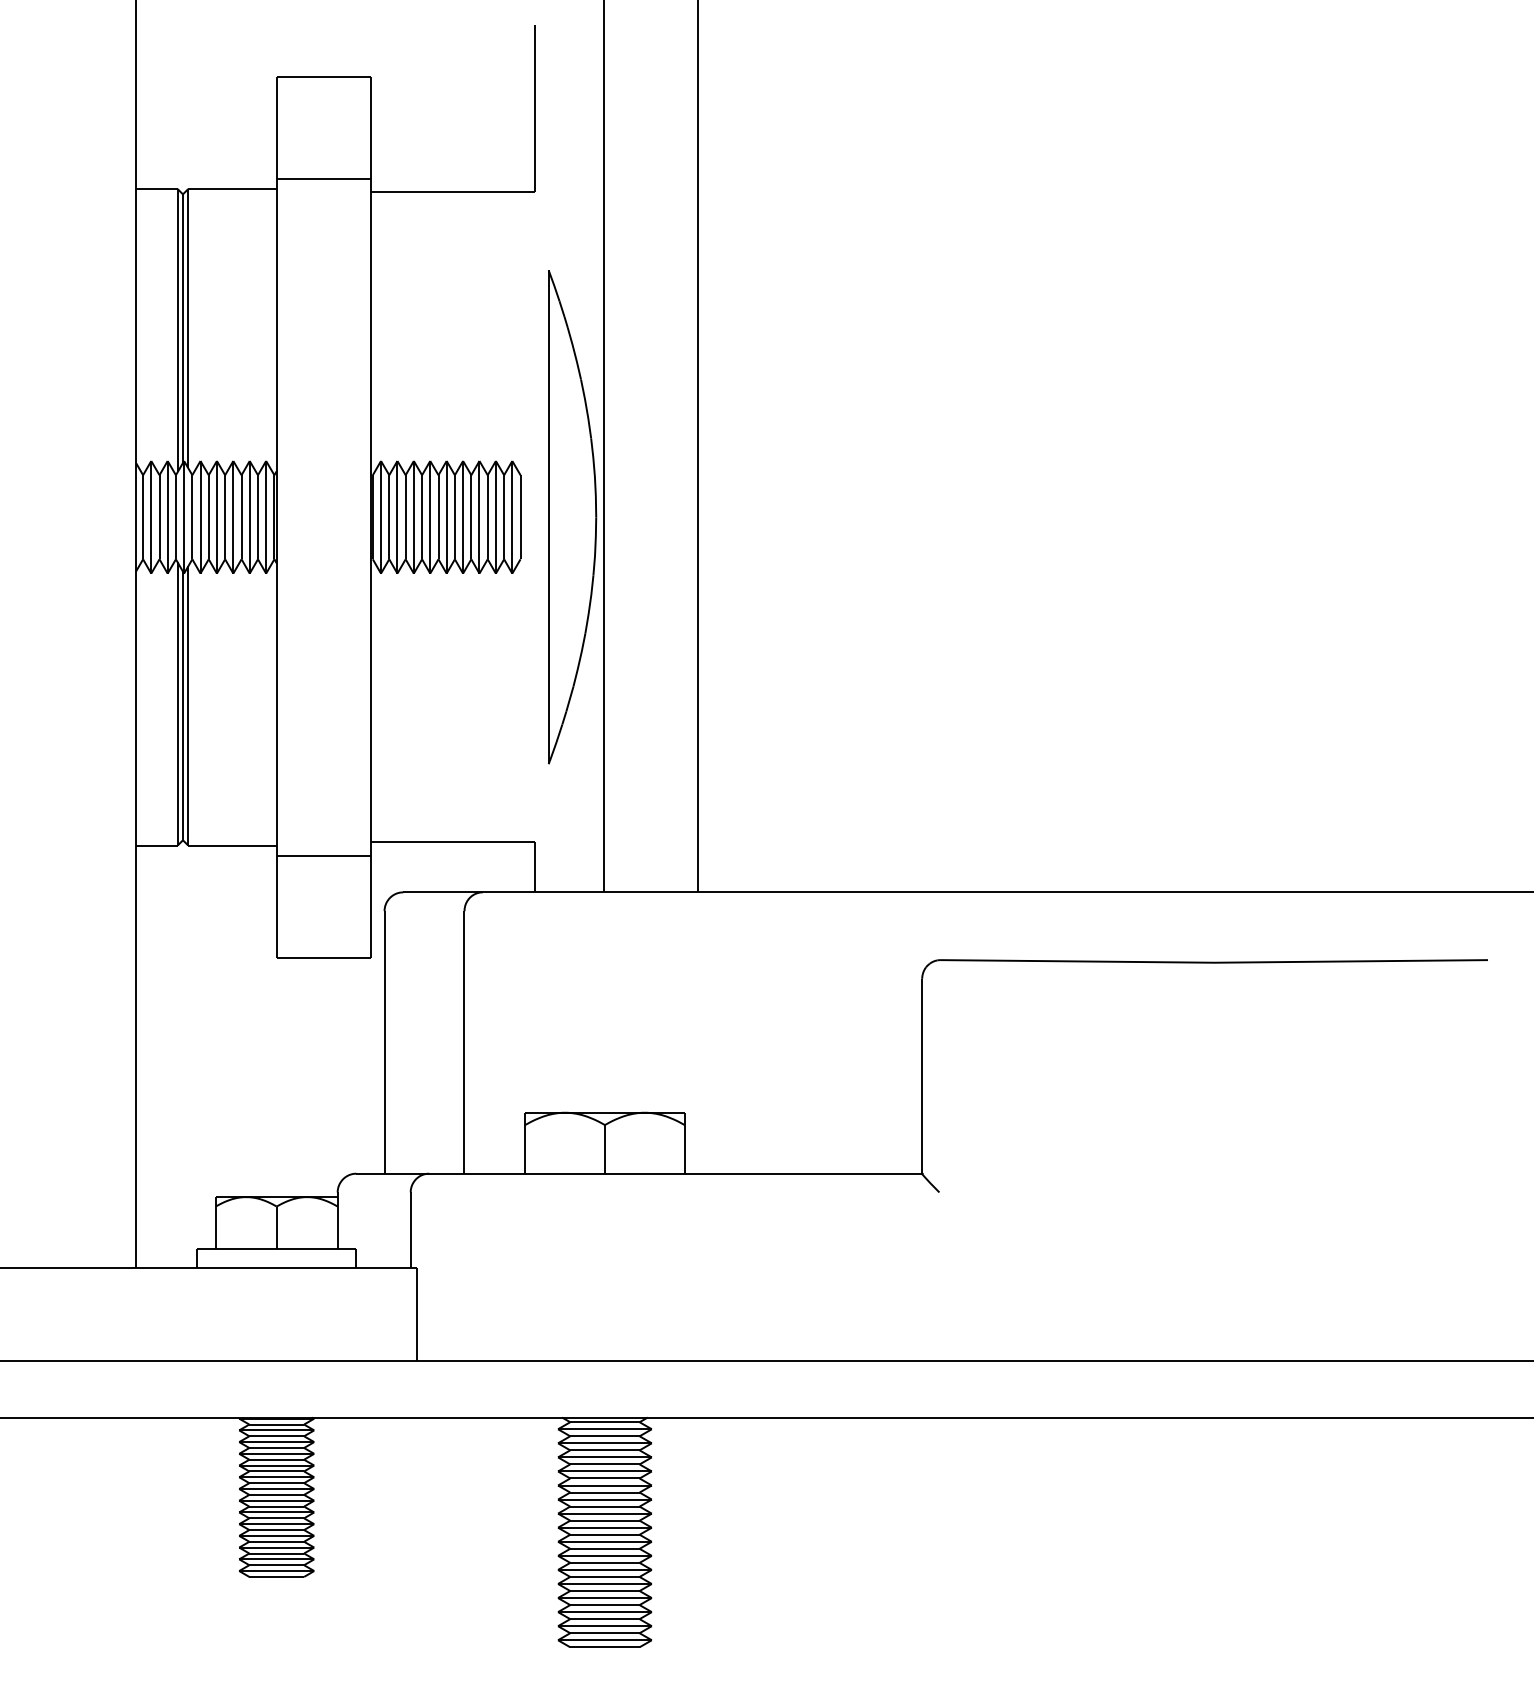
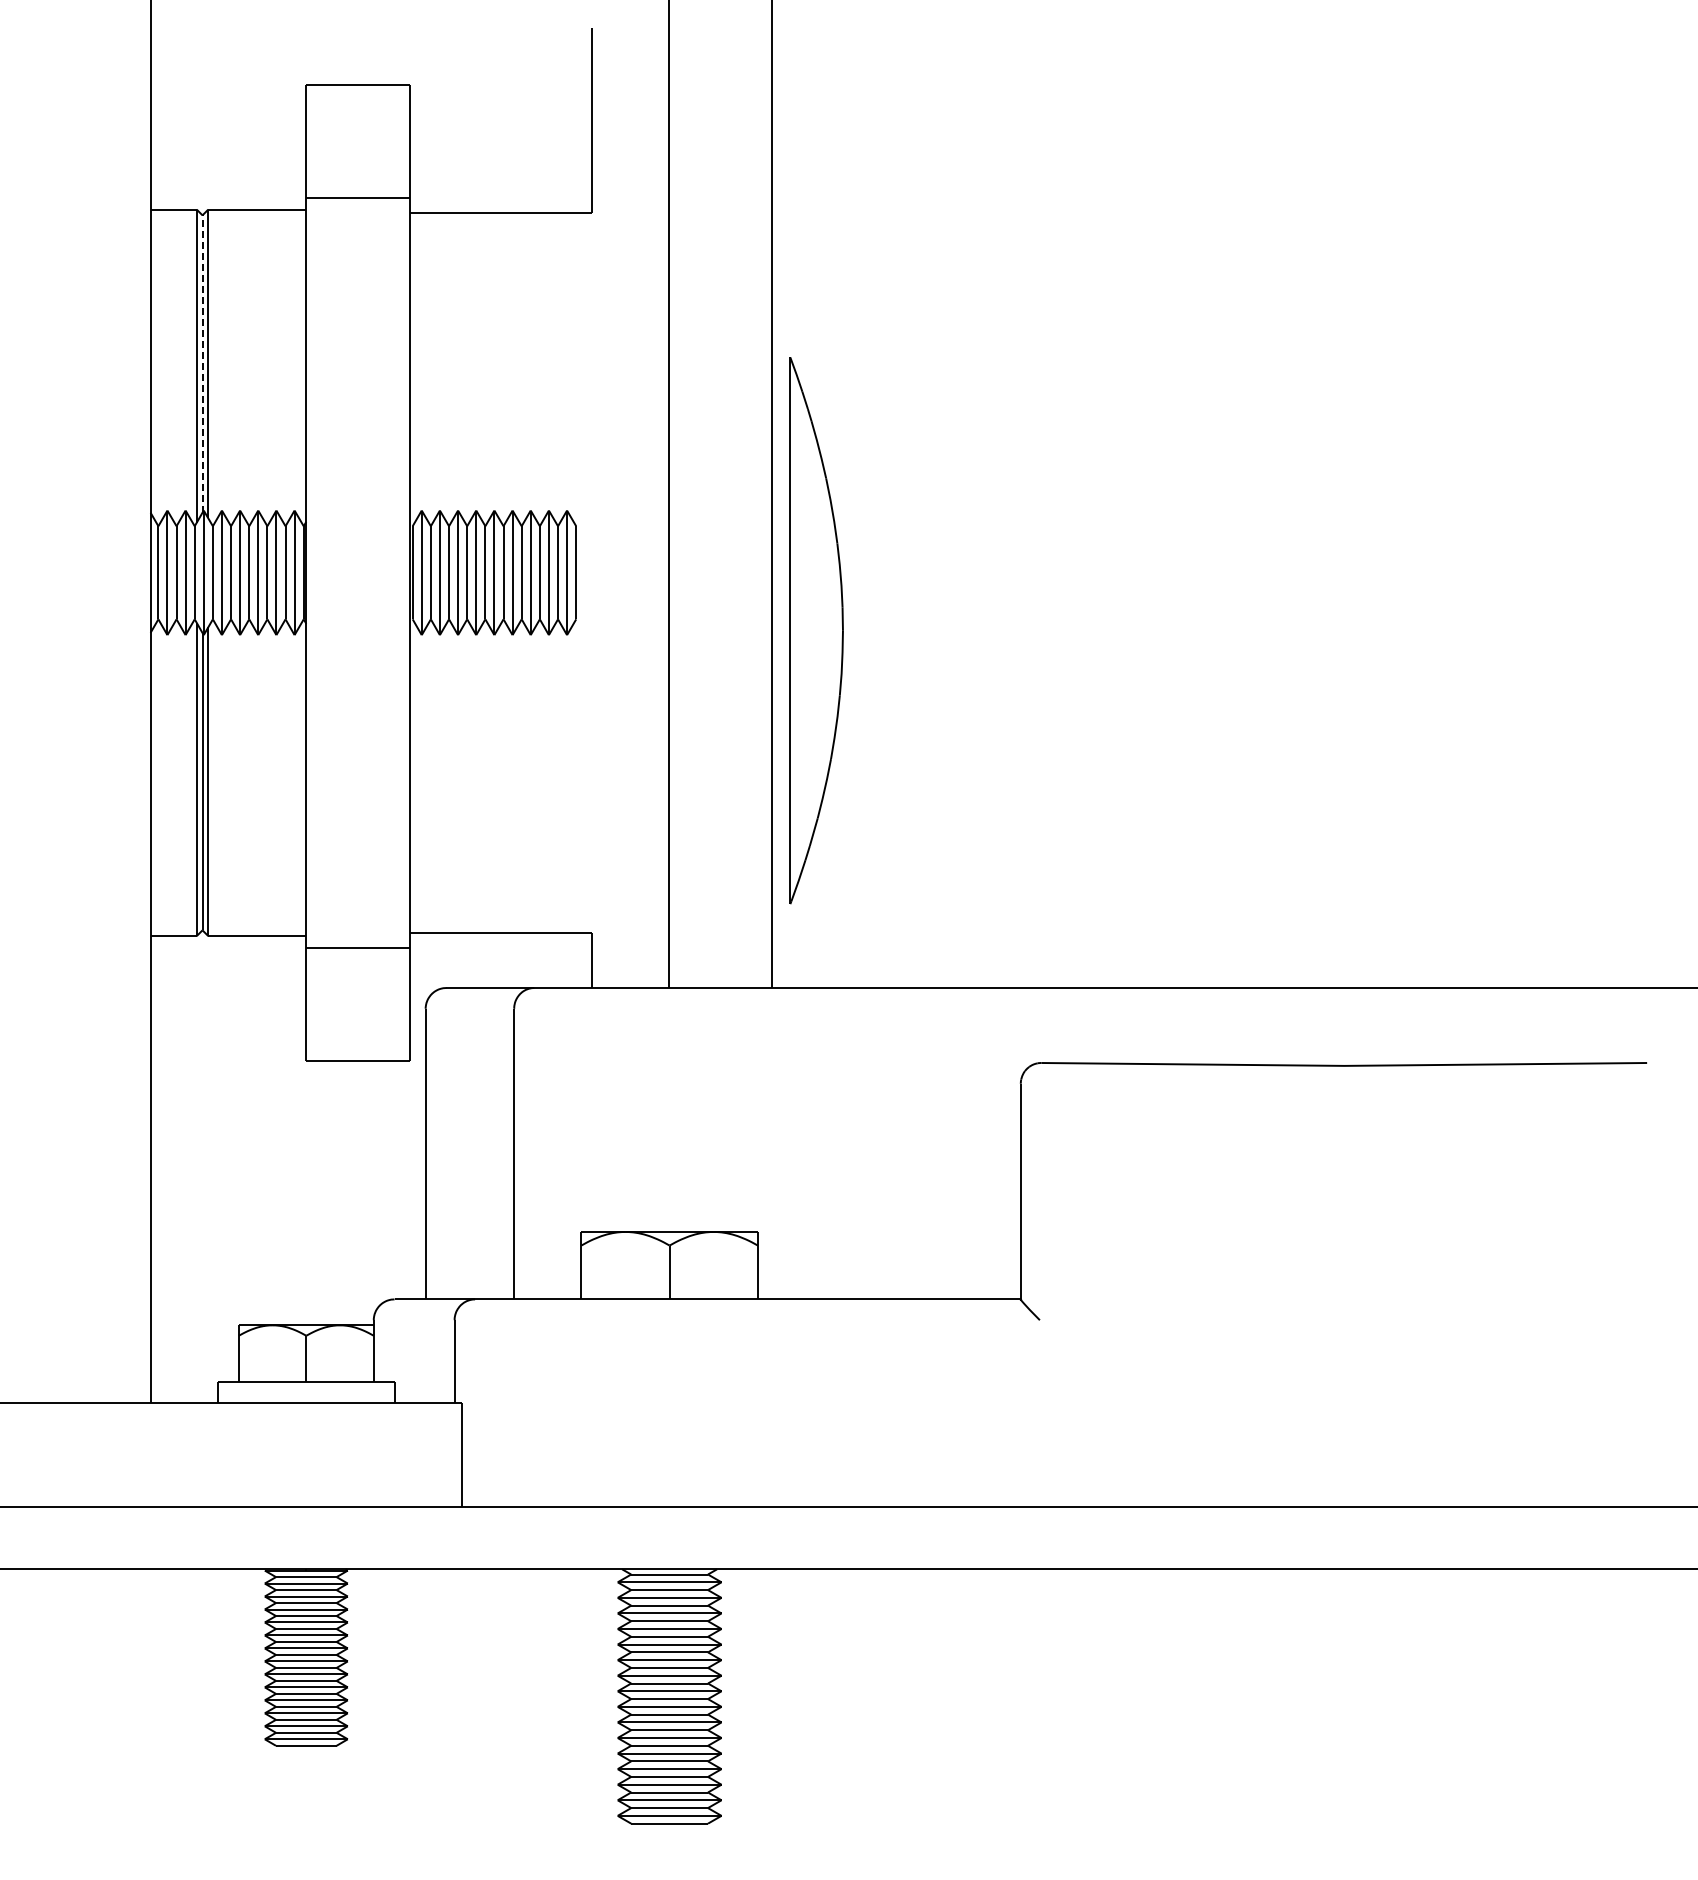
line: (182, 329) -> (202, 364), solid -> dashed
part: (572, 517) -> (816, 630), moved

